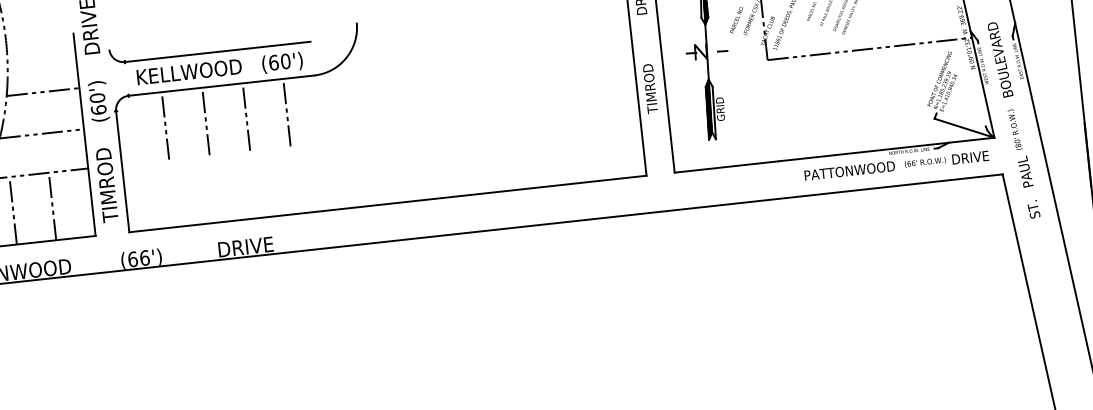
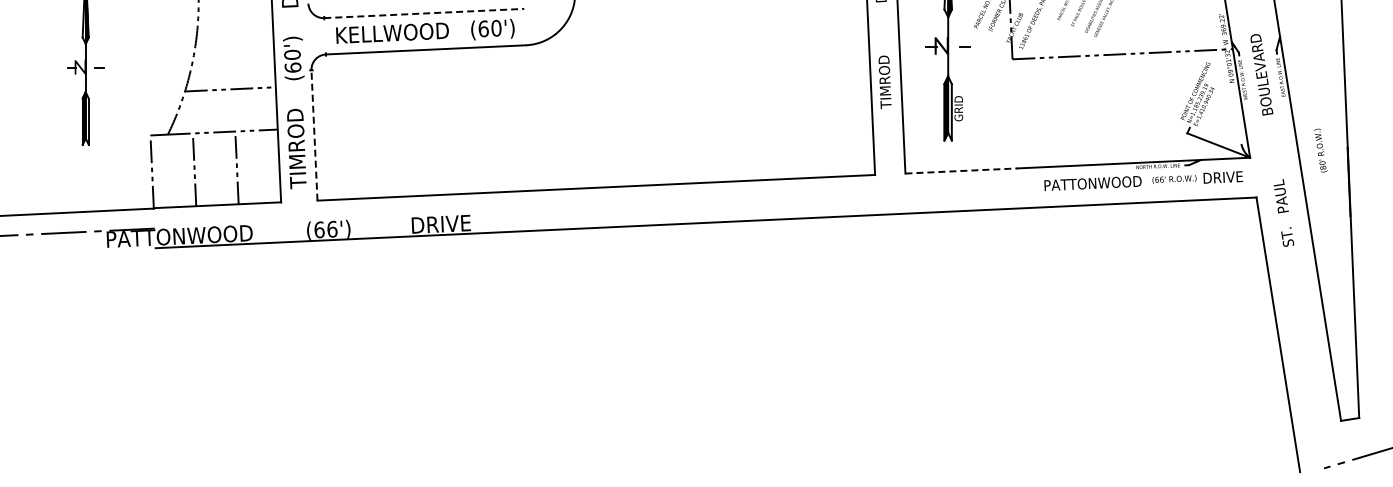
line: (217, 51) -> (424, 13), solid -> dashed
line: (43, 91) -> (234, 44), removed
line: (287, 111) -> (494, 82), removed
line: (246, 116) -> (450, 84), removed
line: (205, 120) -> (406, 86), removed
line: (165, 125) -> (363, 88), removed
text: (1014, 129) -> (1320, 150), moved
line: (726, 166) -> (961, 170), solid -> dashed
line: (122, 171) -> (314, 135), solid -> dashed

